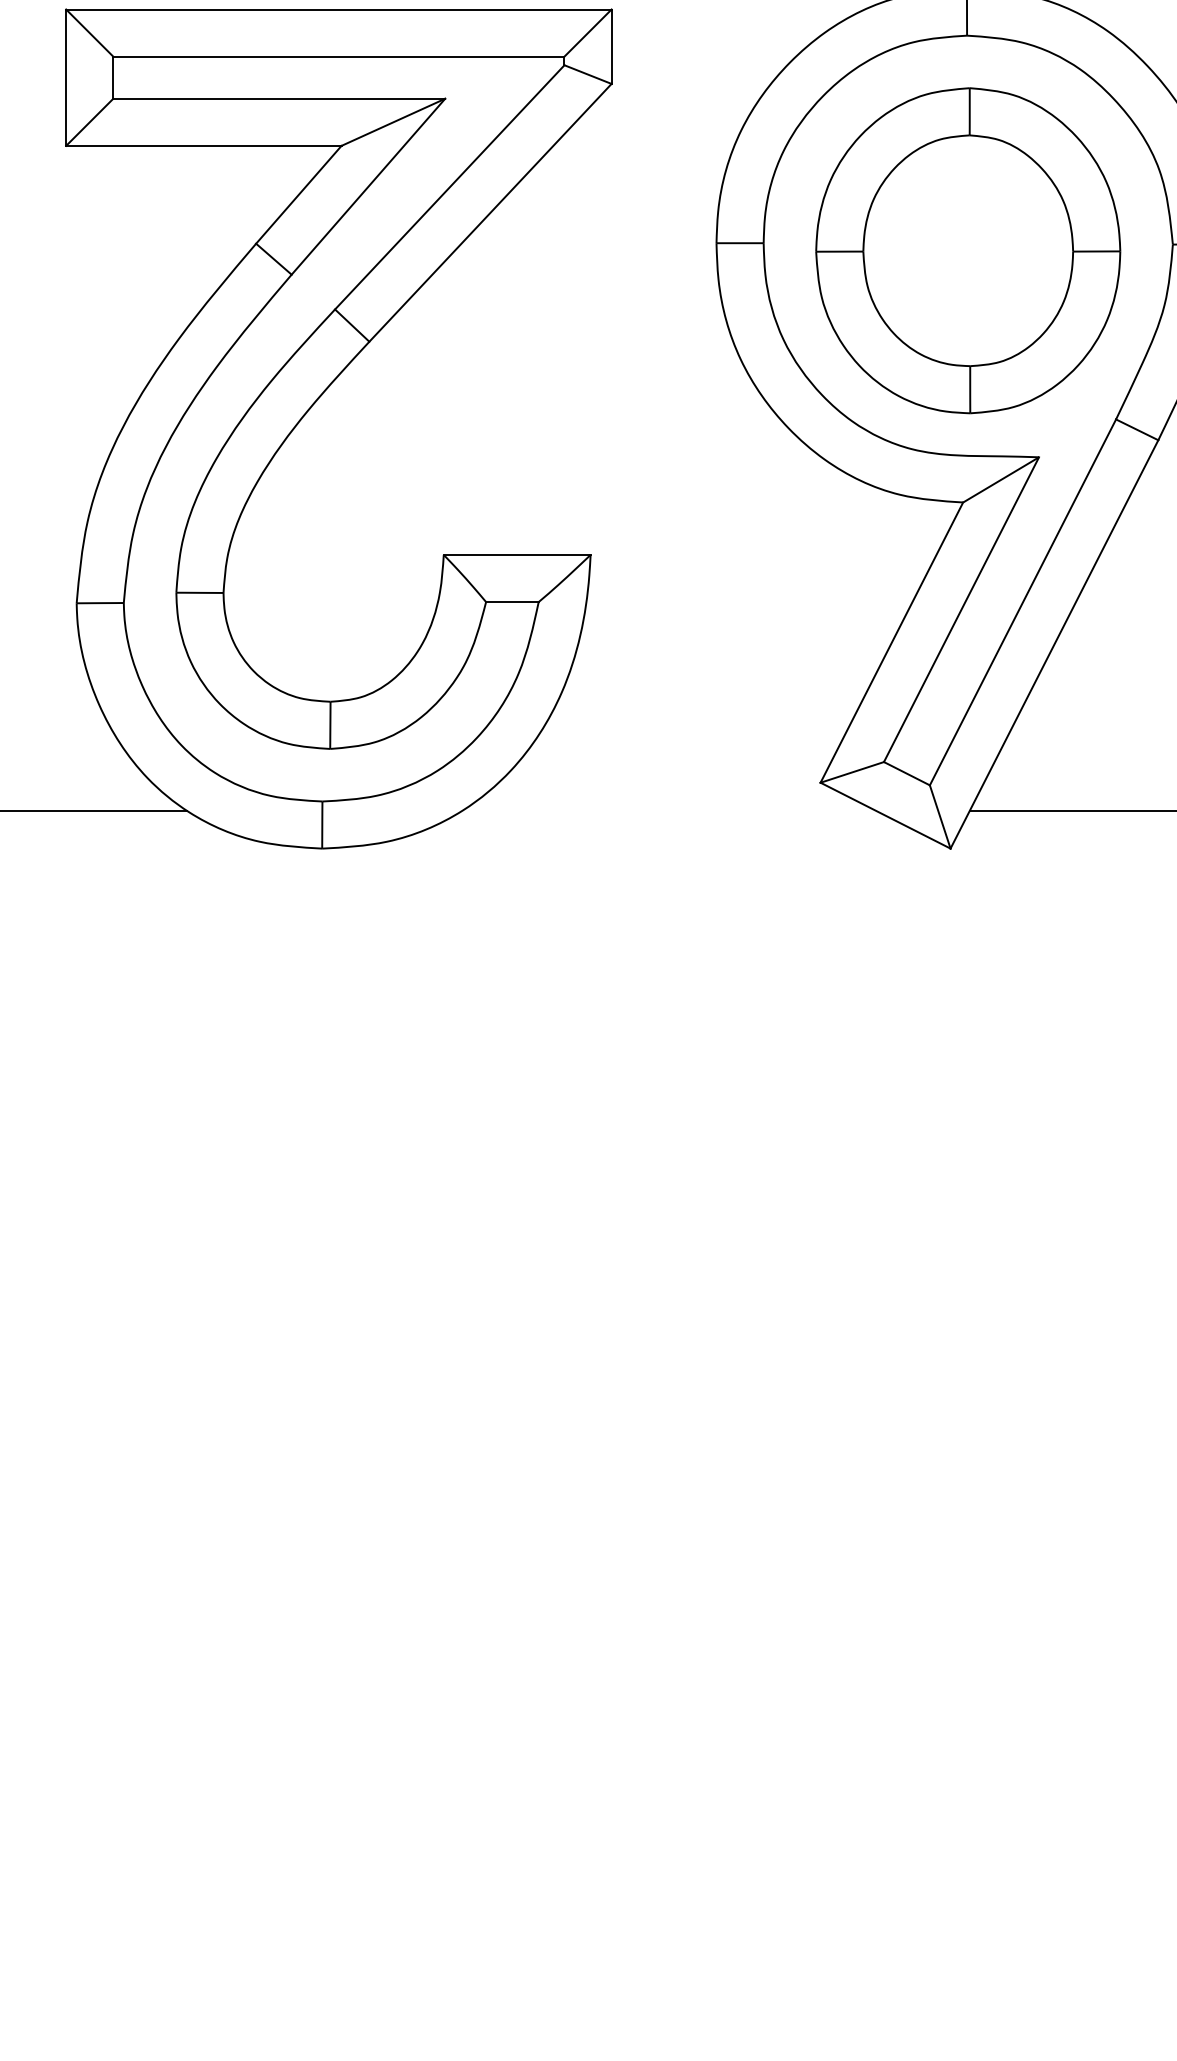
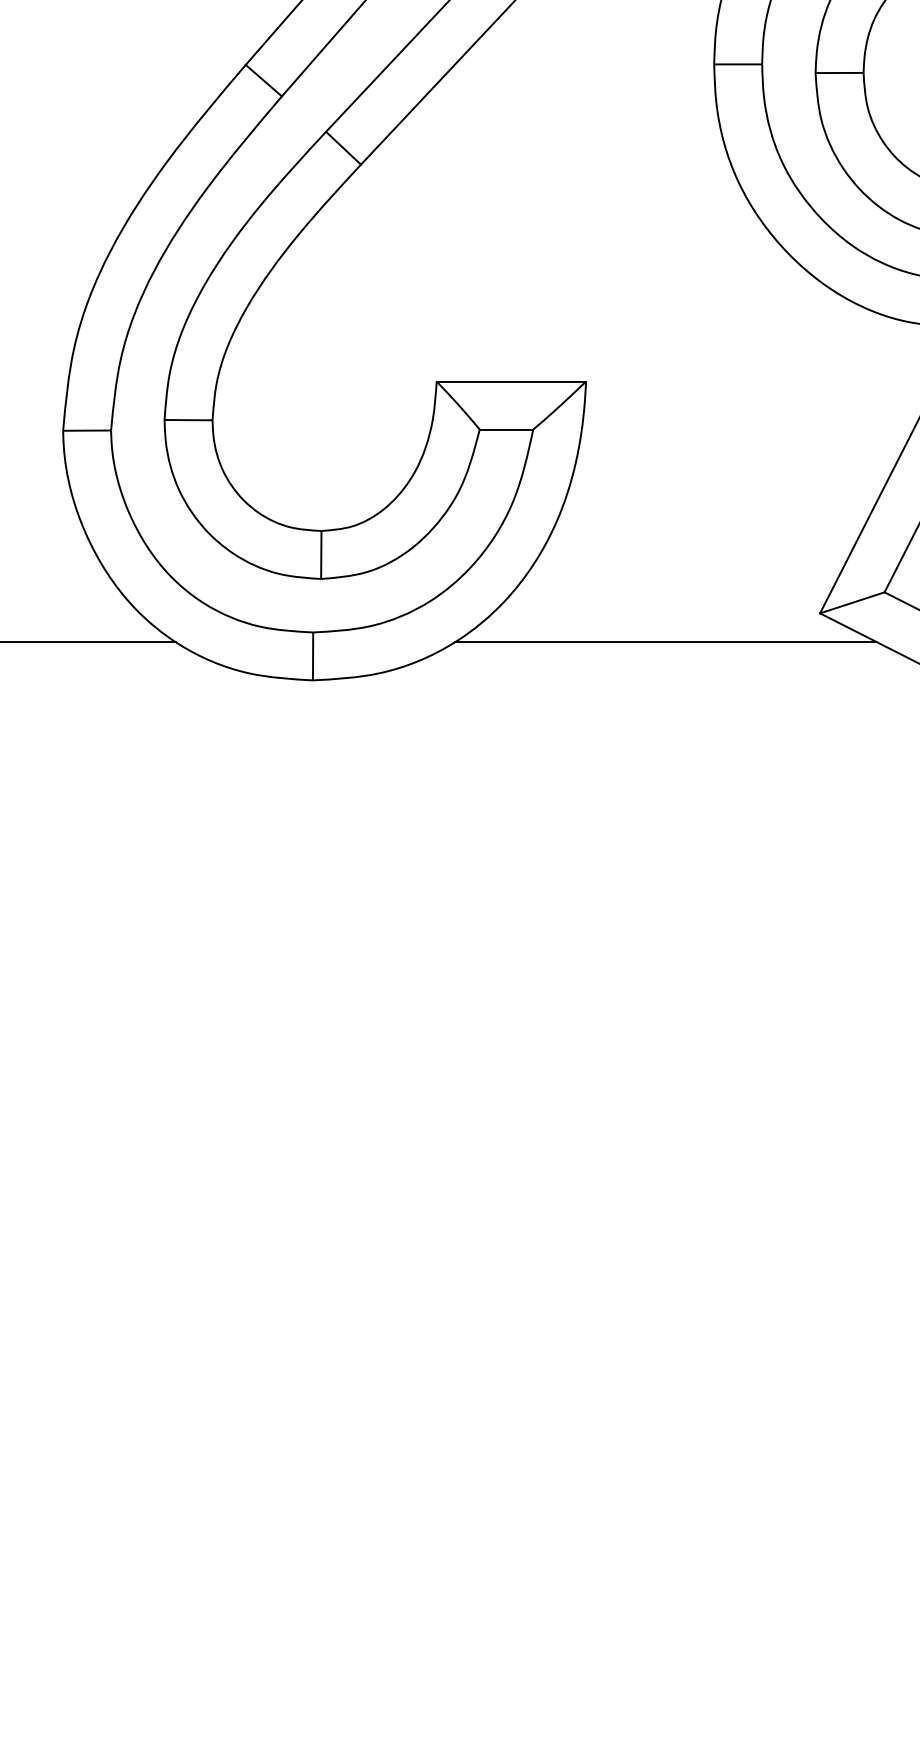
line: (669, 811) -> (666, 642), added

